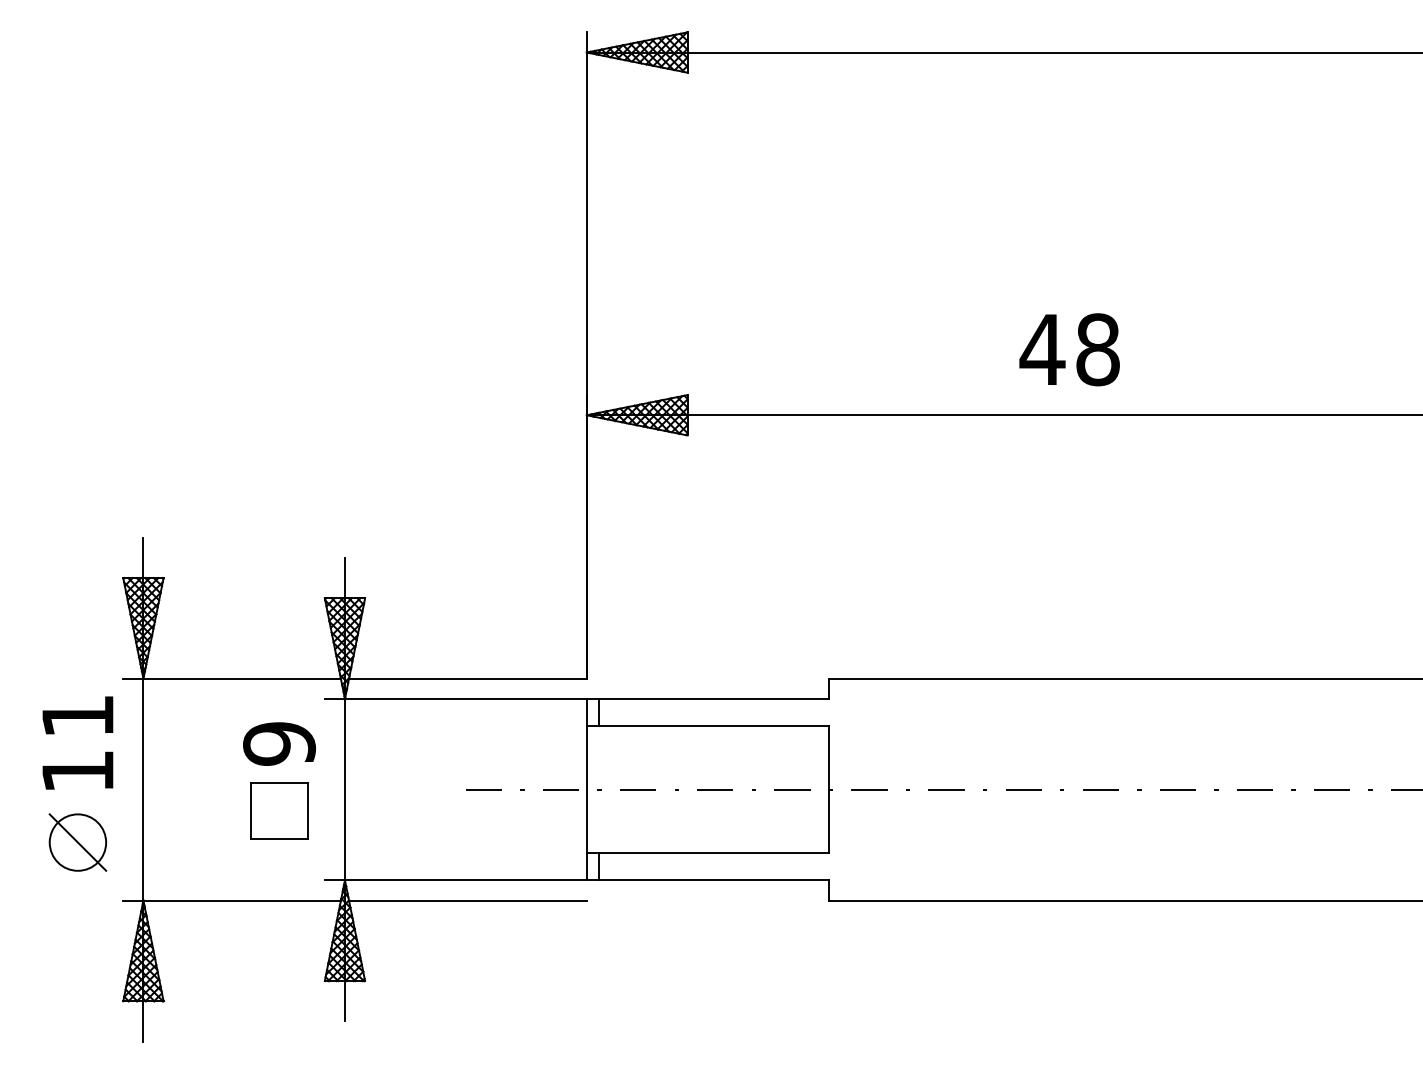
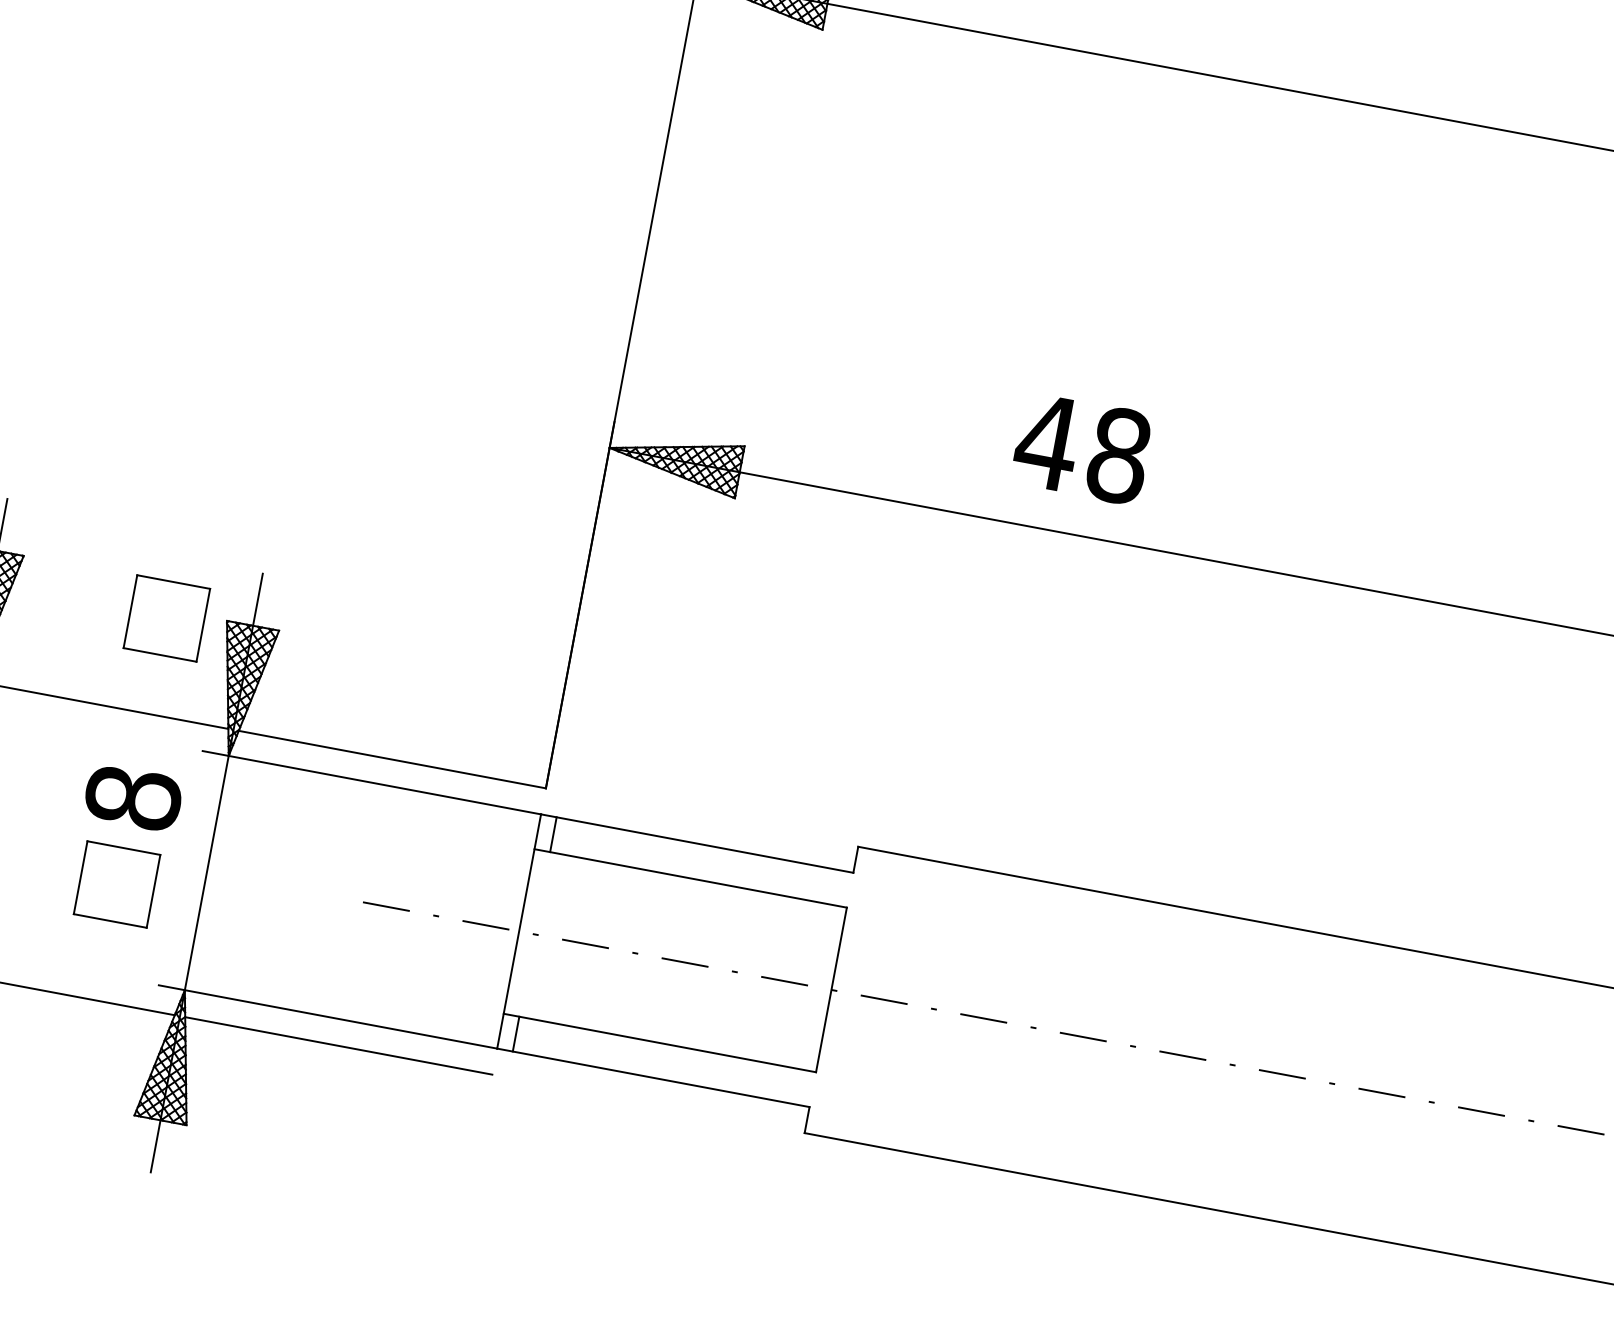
text: (1069, 349) -> (1082, 448), moved
part: (279, 604) -> (166, 618), added
text: (279, 743) -> (133, 797), 9 -> 8

